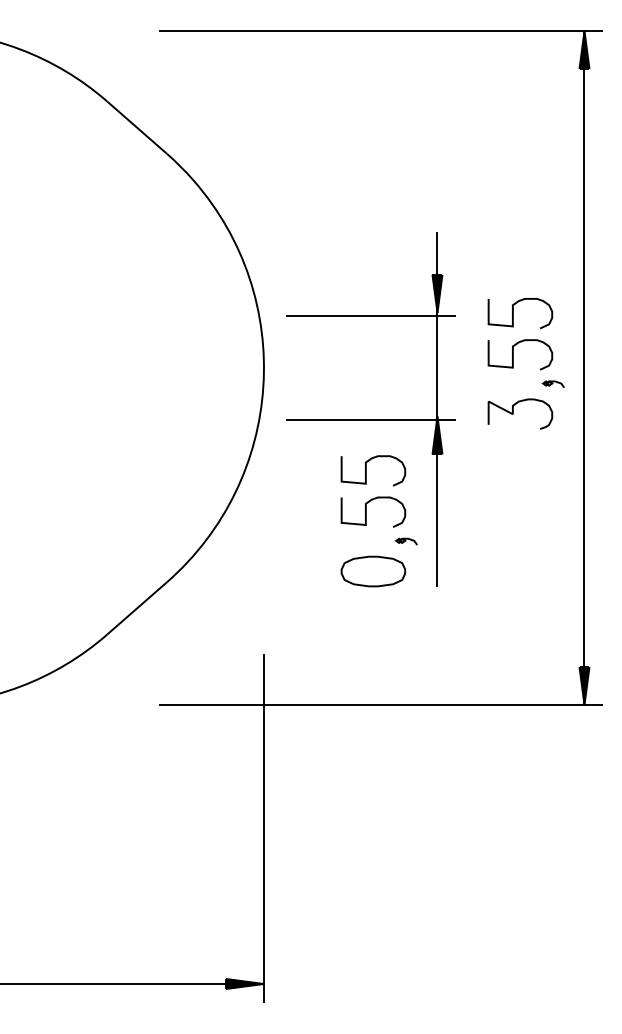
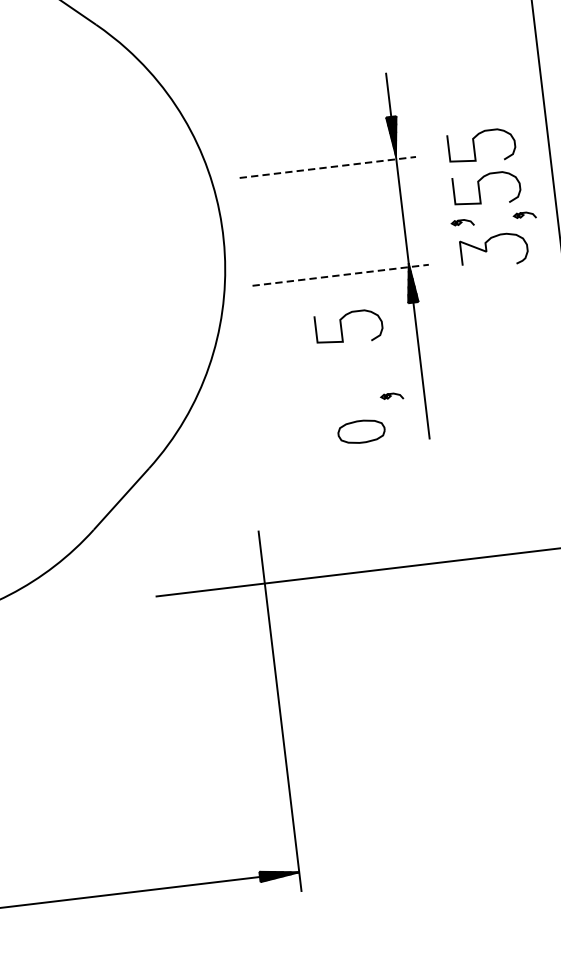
line: (371, 315) -> (327, 166), solid -> dashed
part: (492, 384) -> (461, 223), added
line: (371, 420) -> (340, 275), solid -> dashed
curve: (366, 511) -> (346, 370), removed
part: (373, 571) -> (361, 431), size x0.7

